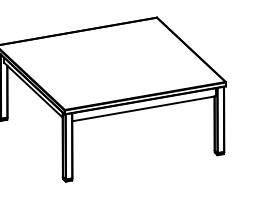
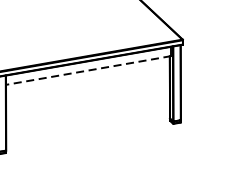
line: (144, 108) -> (89, 70), solid -> dashed

